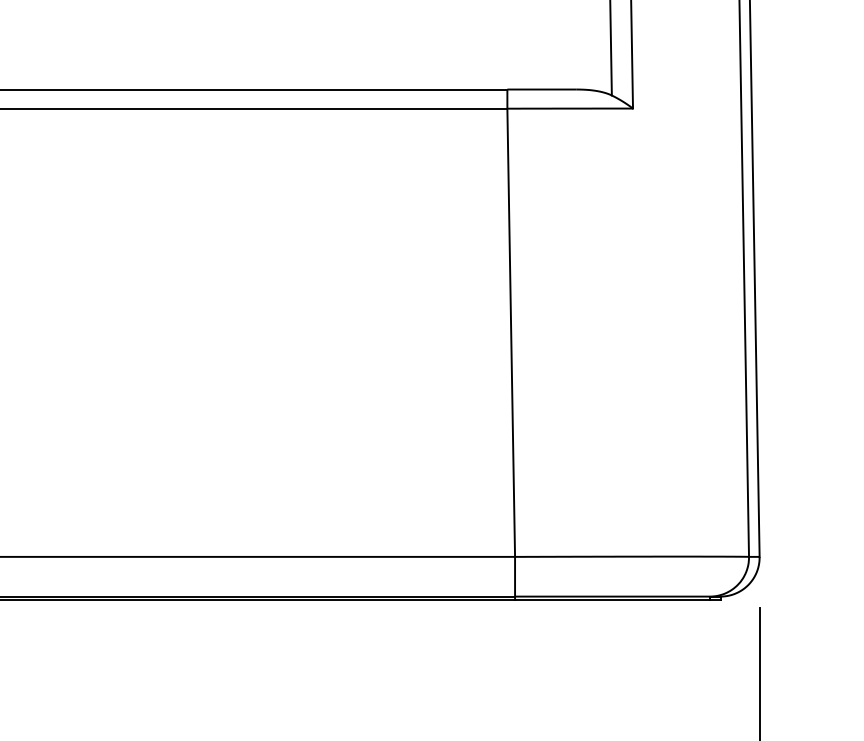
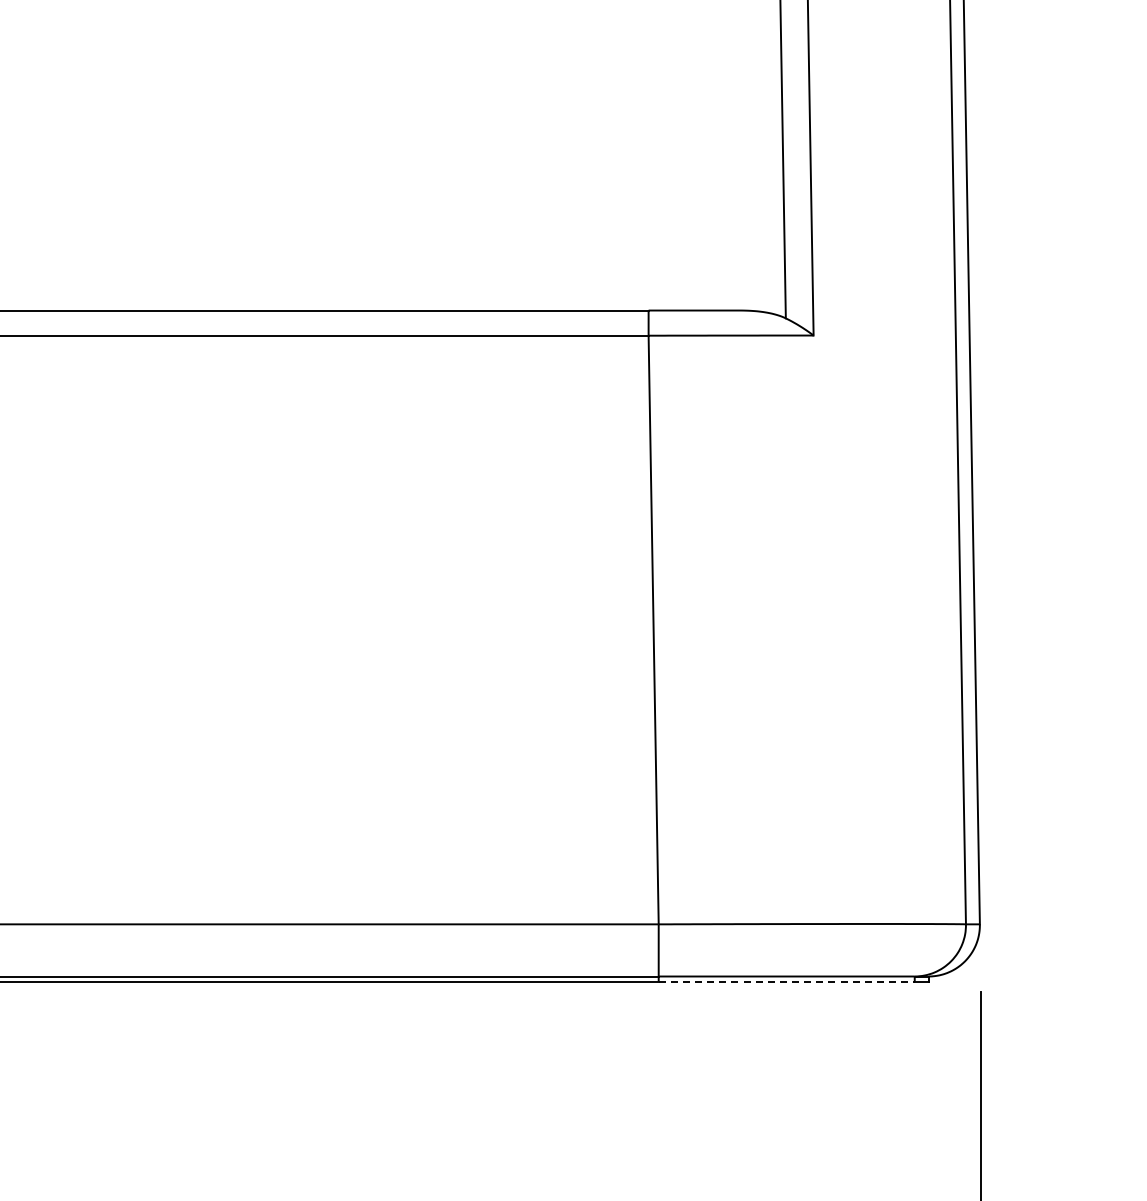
line: (613, 600) -> (787, 981), solid -> dashed

